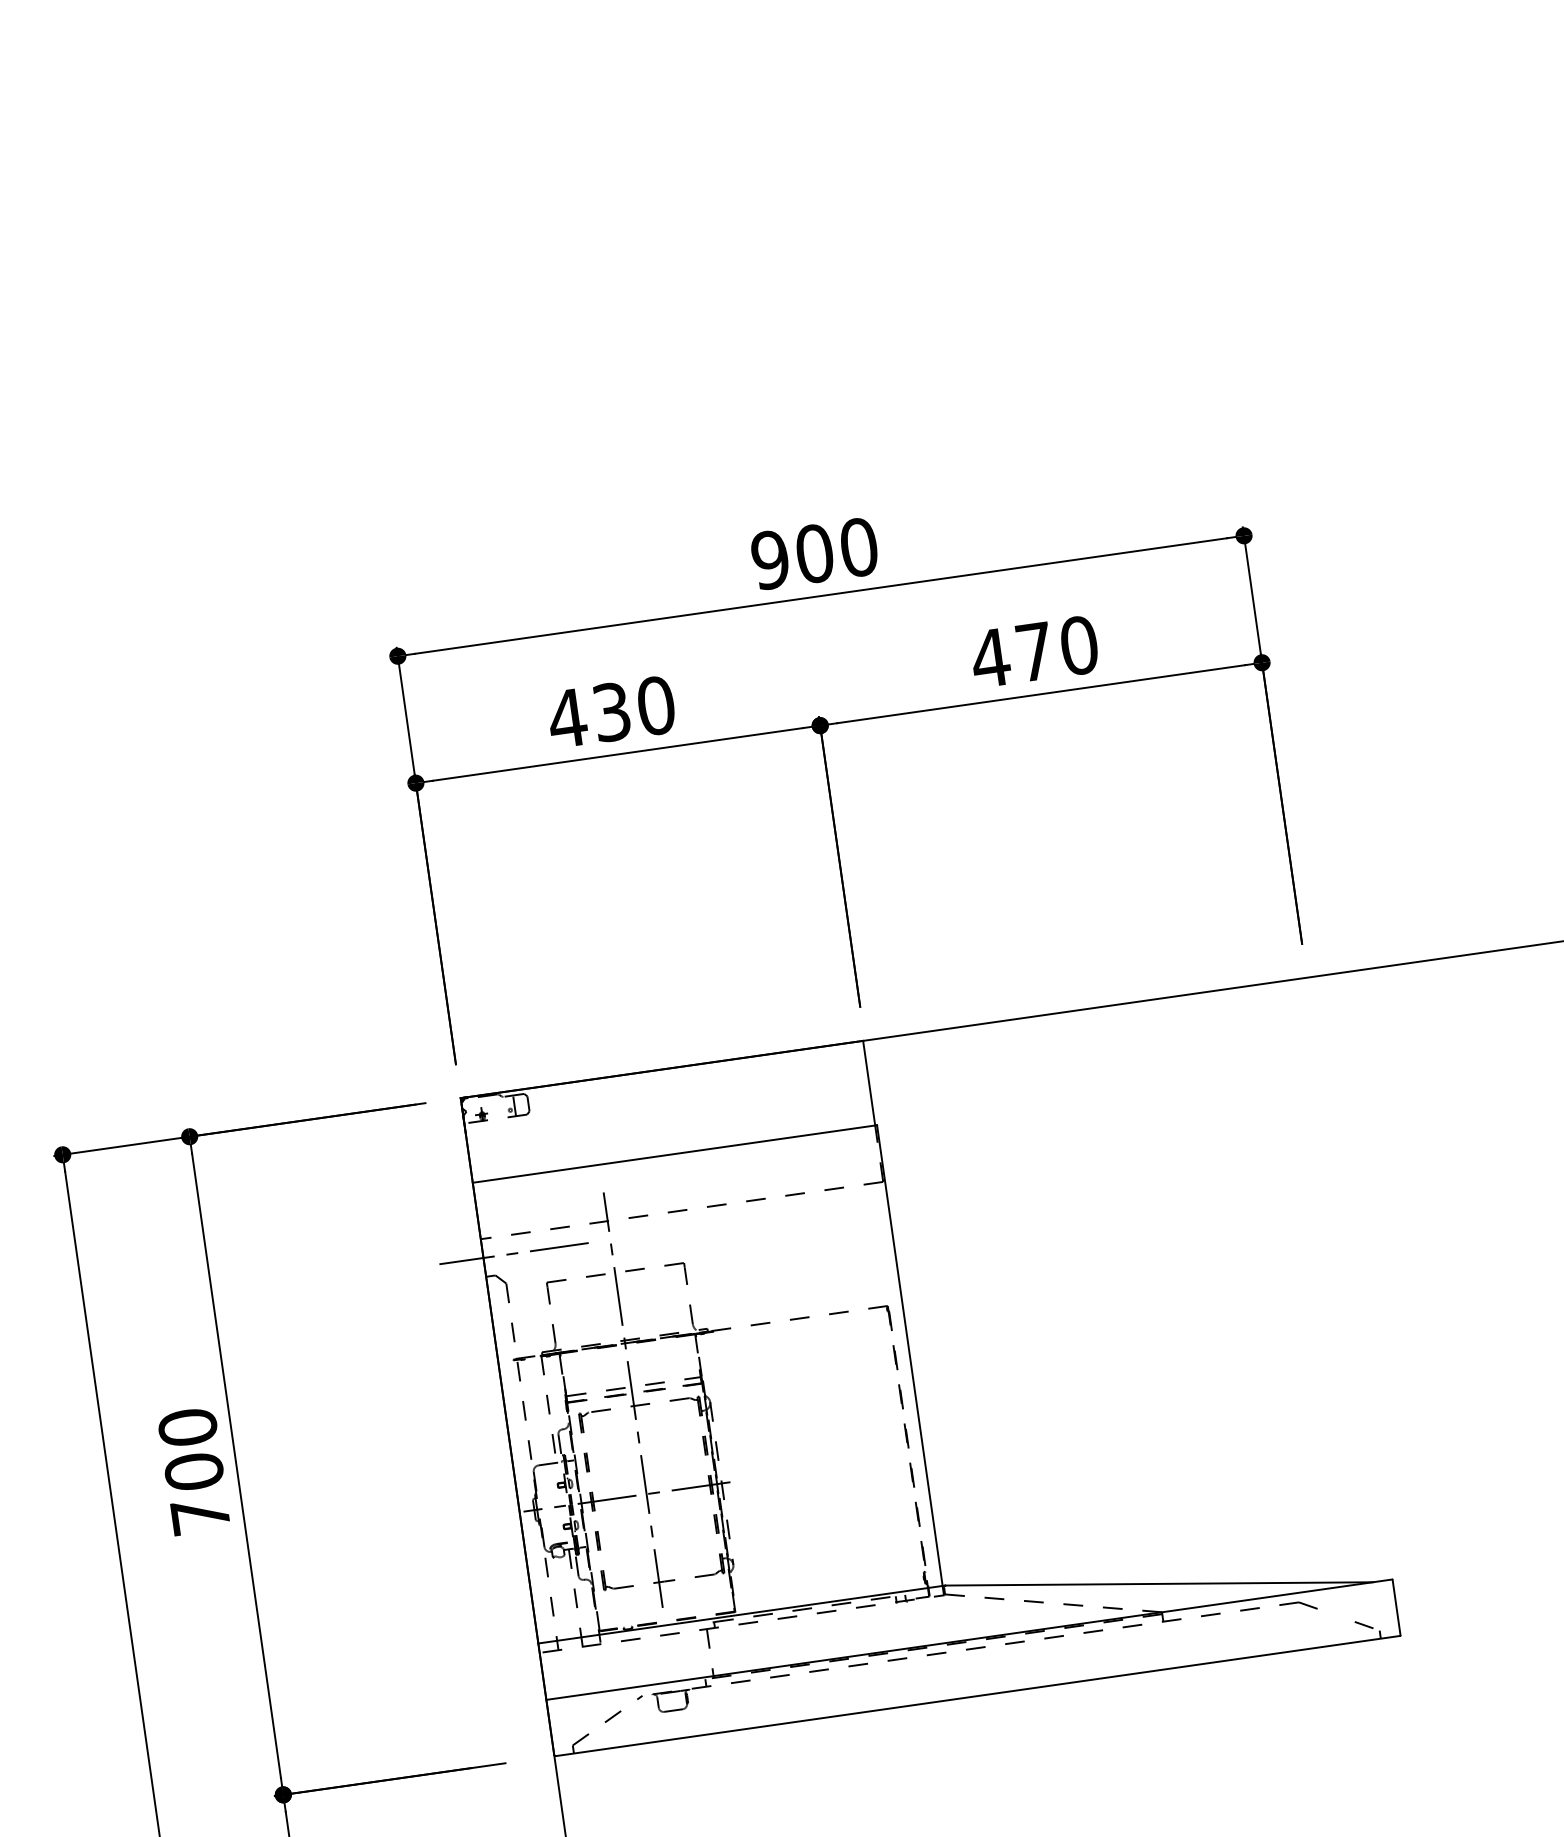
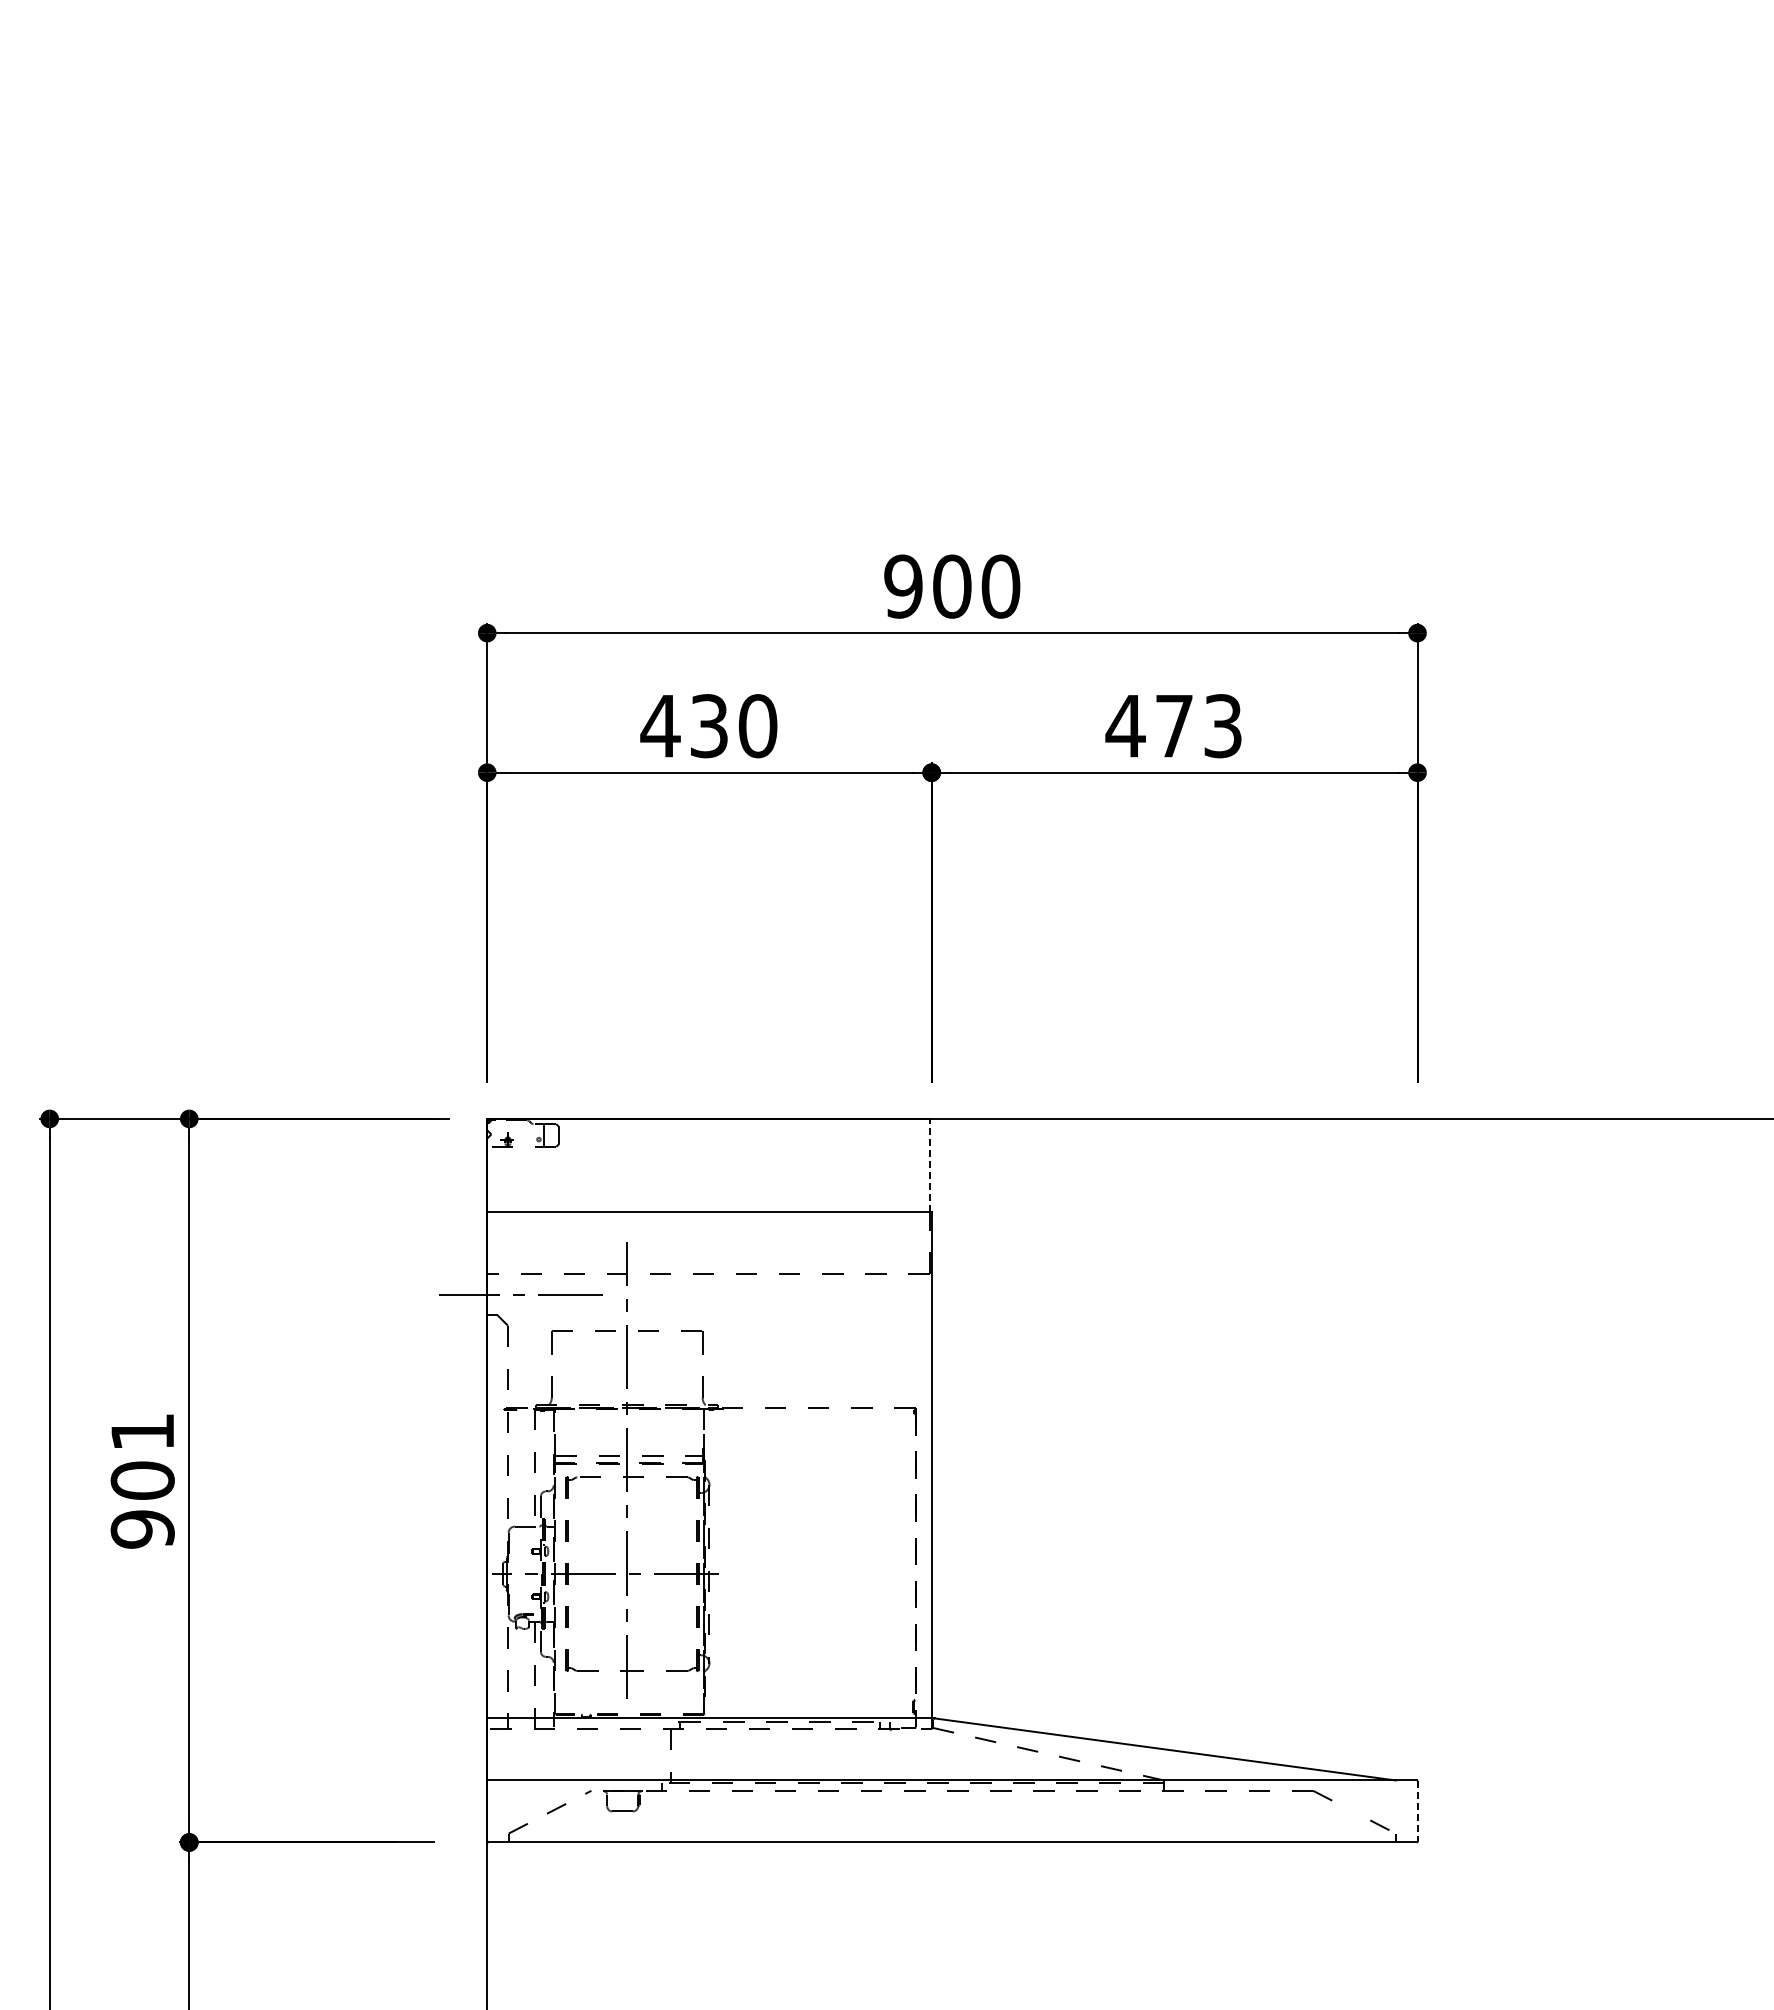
text: (1079, 645) -> (1223, 726), 470 -> 473
line: (869, 1083) -> (929, 1165), solid -> dashed
text: (193, 1471) -> (142, 1480), 700 -> 901
line: (1396, 1607) -> (1417, 1811), solid -> dashed

